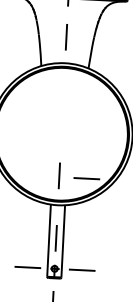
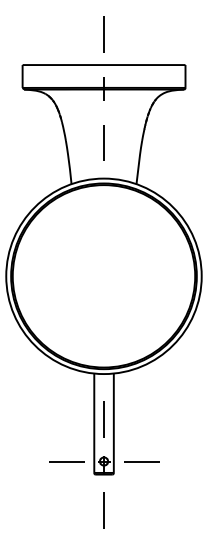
line: (59, 175) -> (103, 333), removed
line: (86, 178) -> (141, 335), removed

